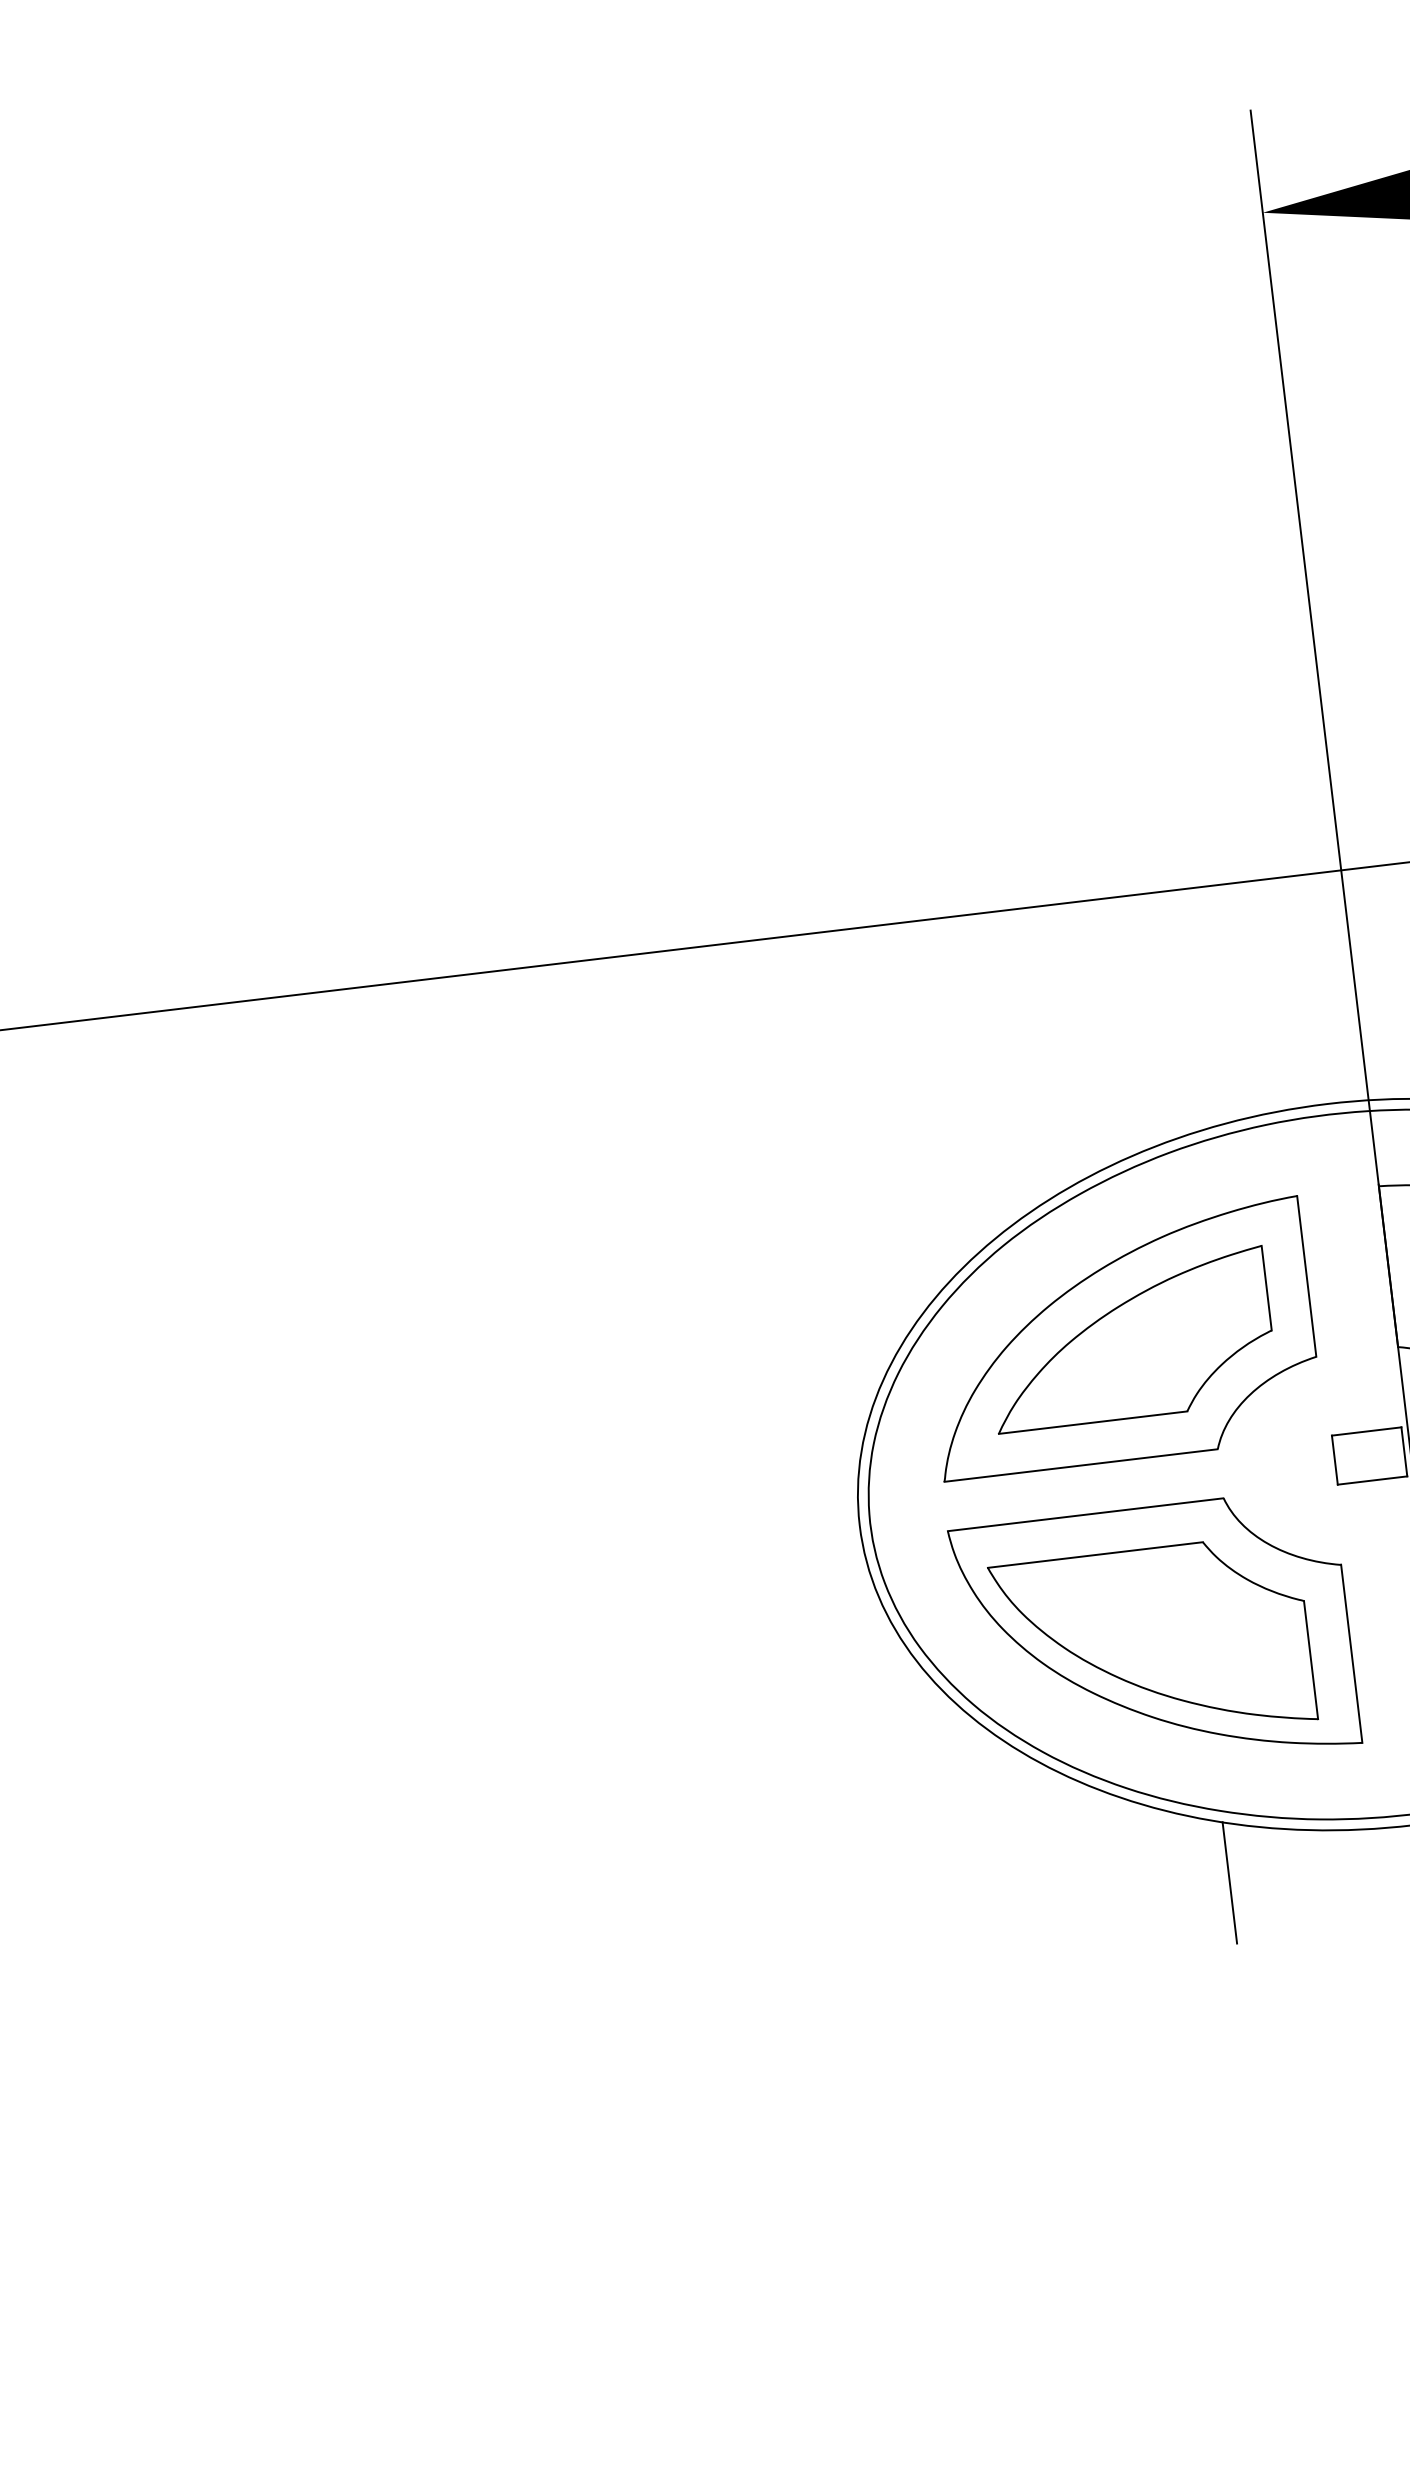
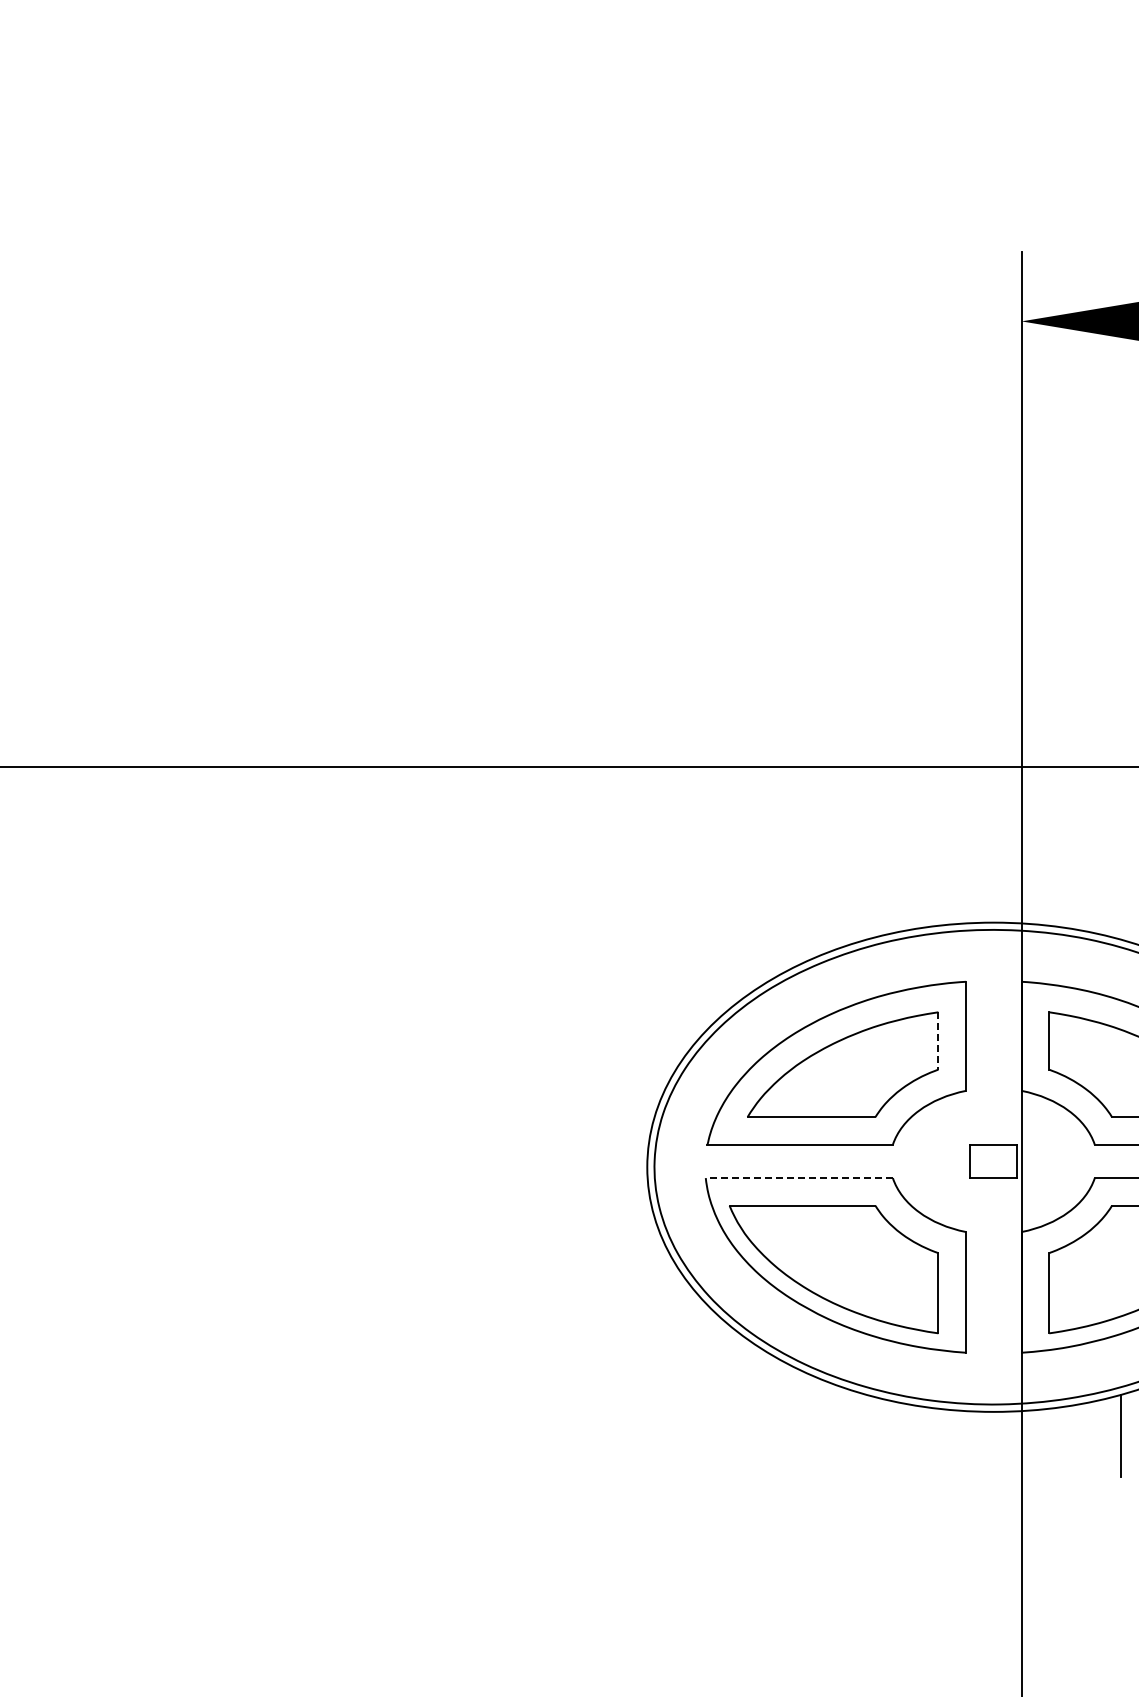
line: (1266, 1287) -> (938, 1040), solid -> dashed
line: (1084, 1515) -> (798, 1178), solid -> dashed
line: (1230, 1882) -> (866, 1435), removed

